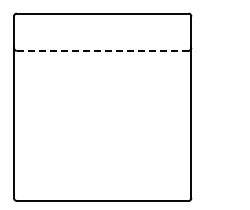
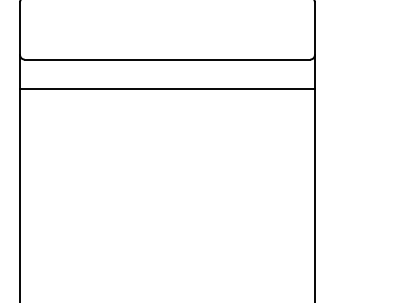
line: (102, 50) -> (167, 58), dashed -> solid
line: (102, 68) -> (167, 88), added

